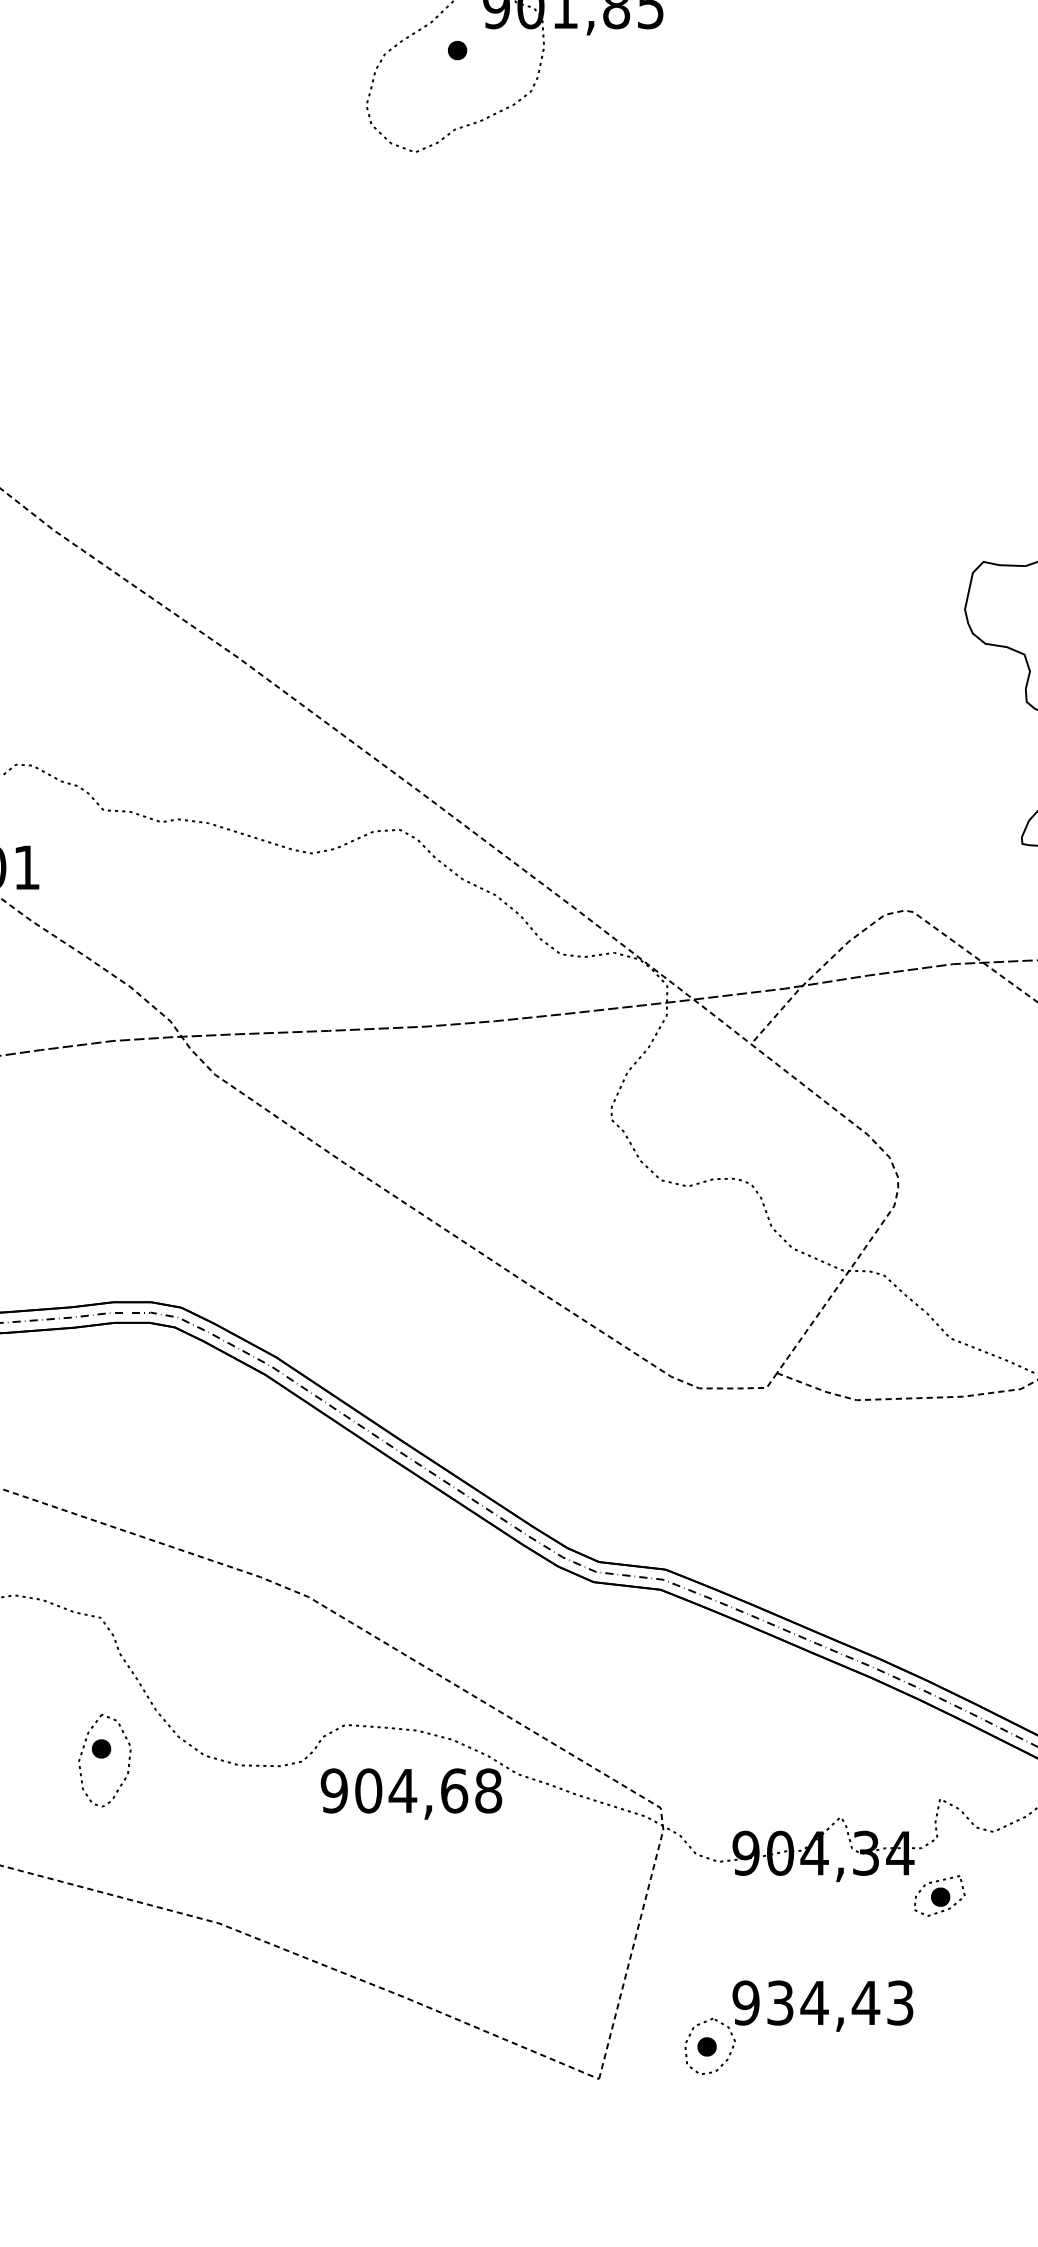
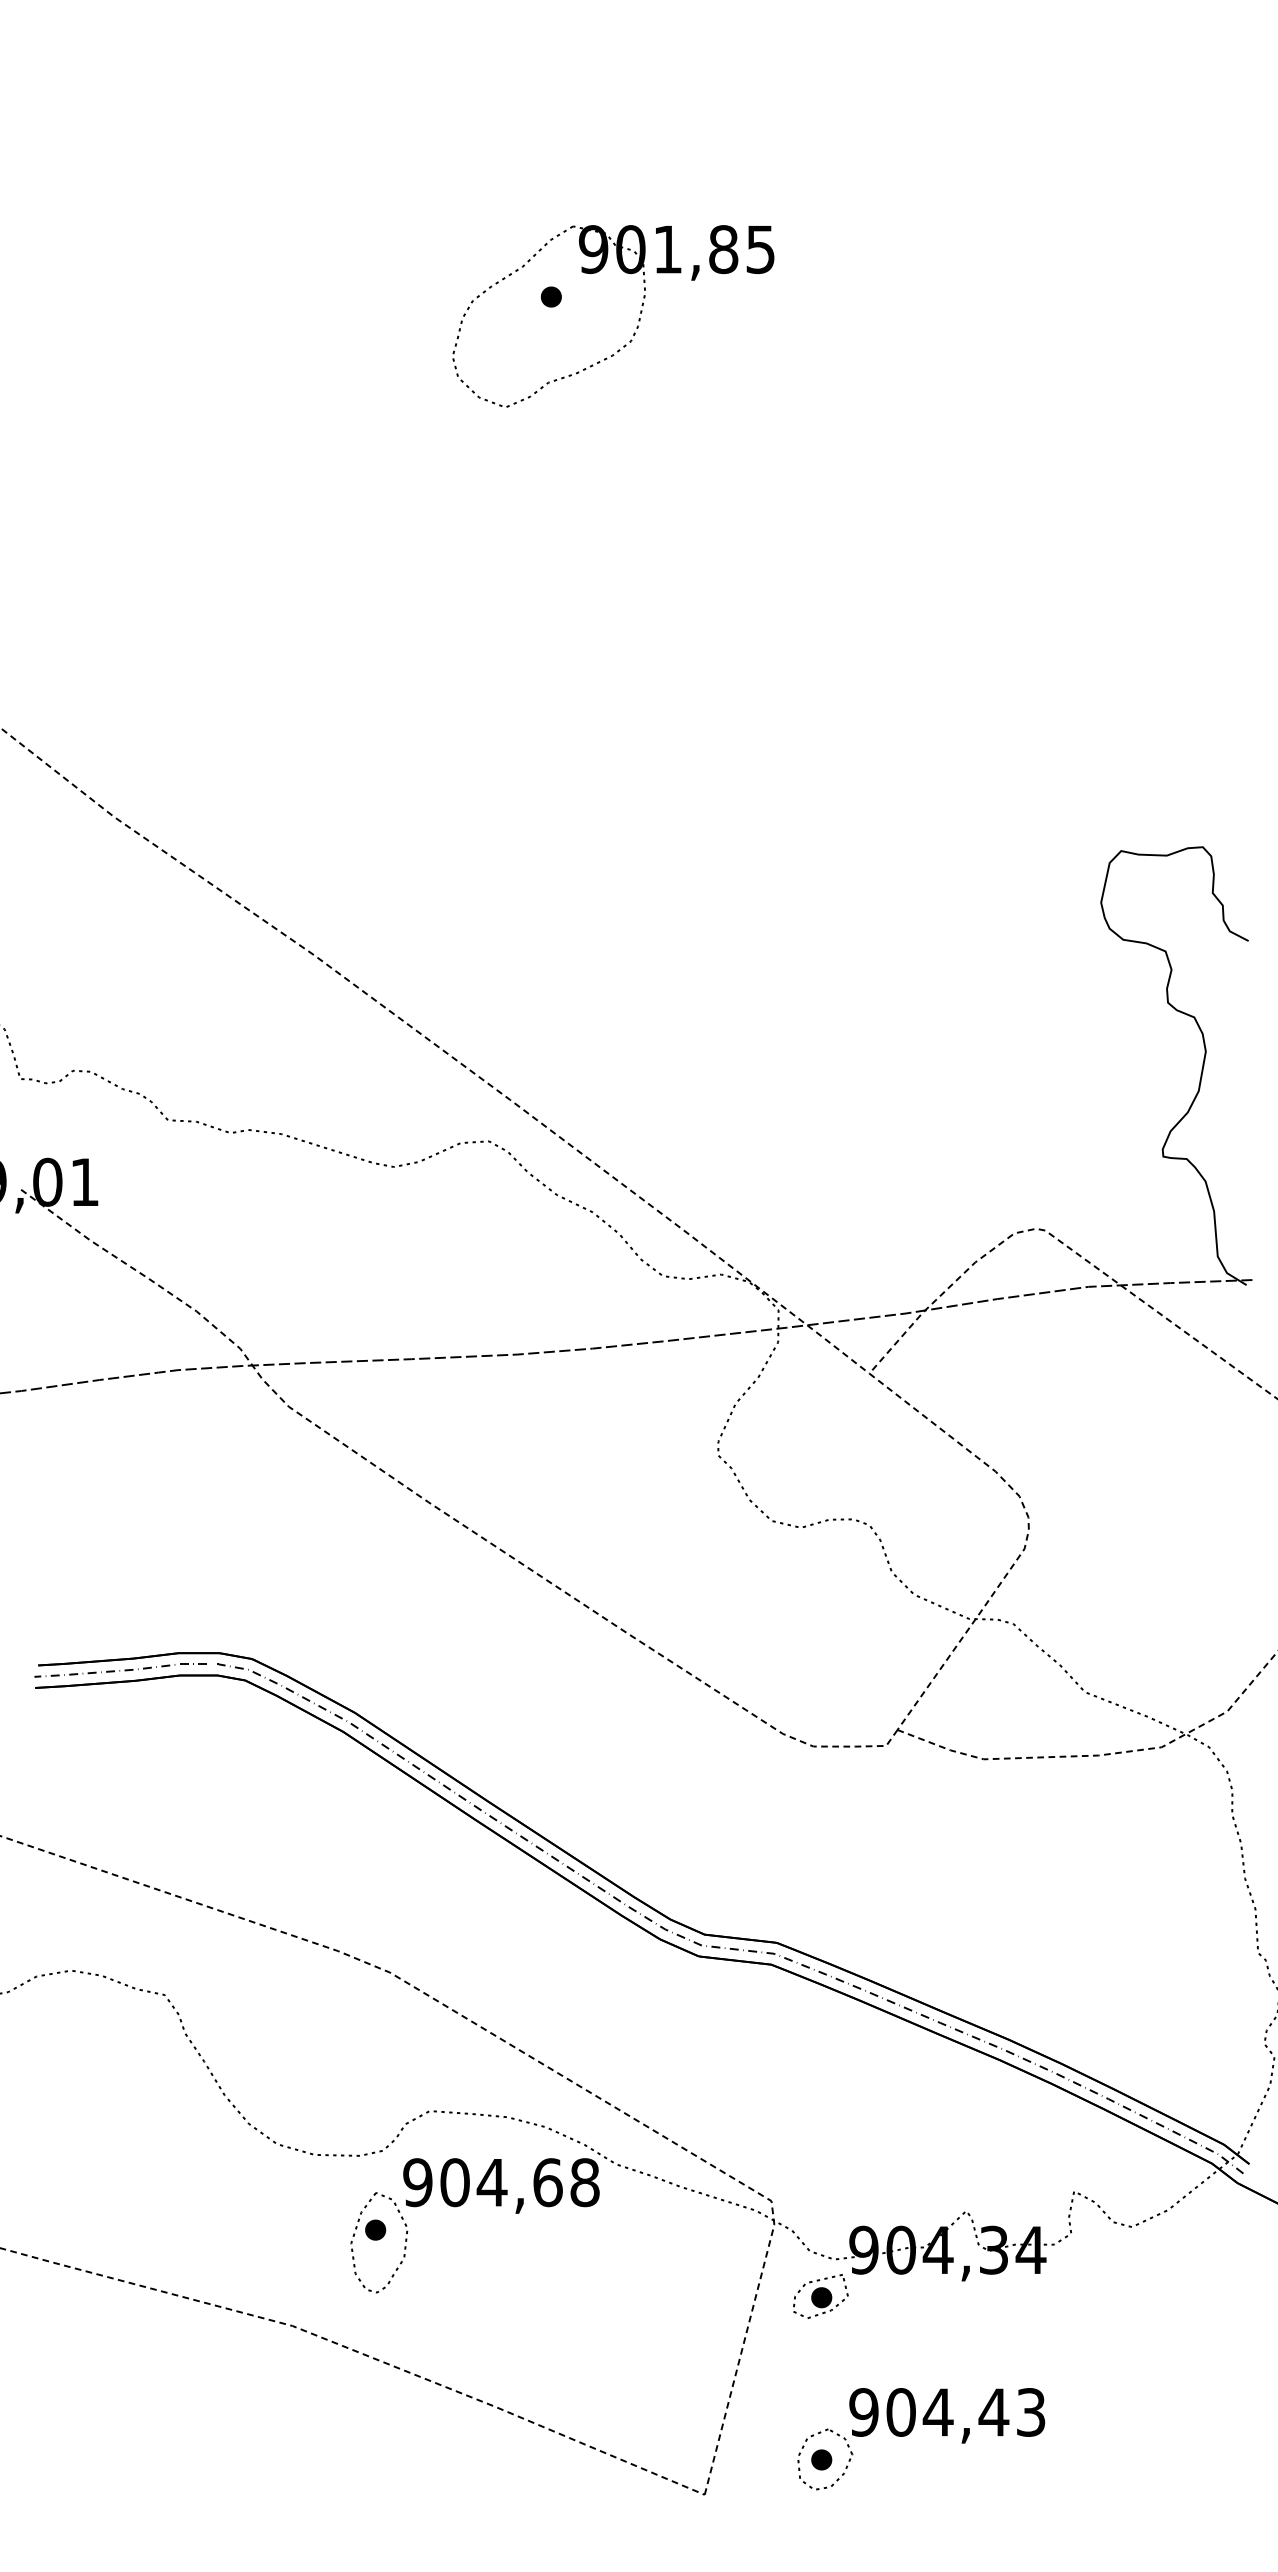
part: (105, 1760) -> (379, 2242), moved
part: (939, 1896) -> (820, 2296), moved
text: (779, 2003) -> (900, 2412), 934,43 -> 904,43

